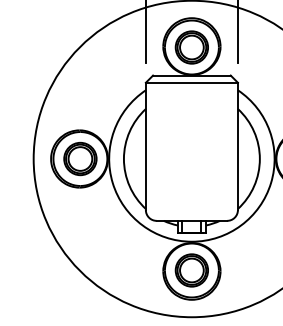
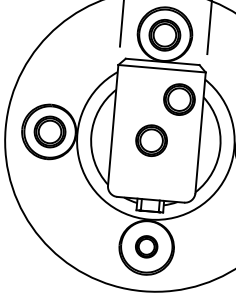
part: (212, 113) -> (179, 99), added
part: (187, 158) -> (151, 140), added
part: (191, 270) -> (146, 246), size x0.7

